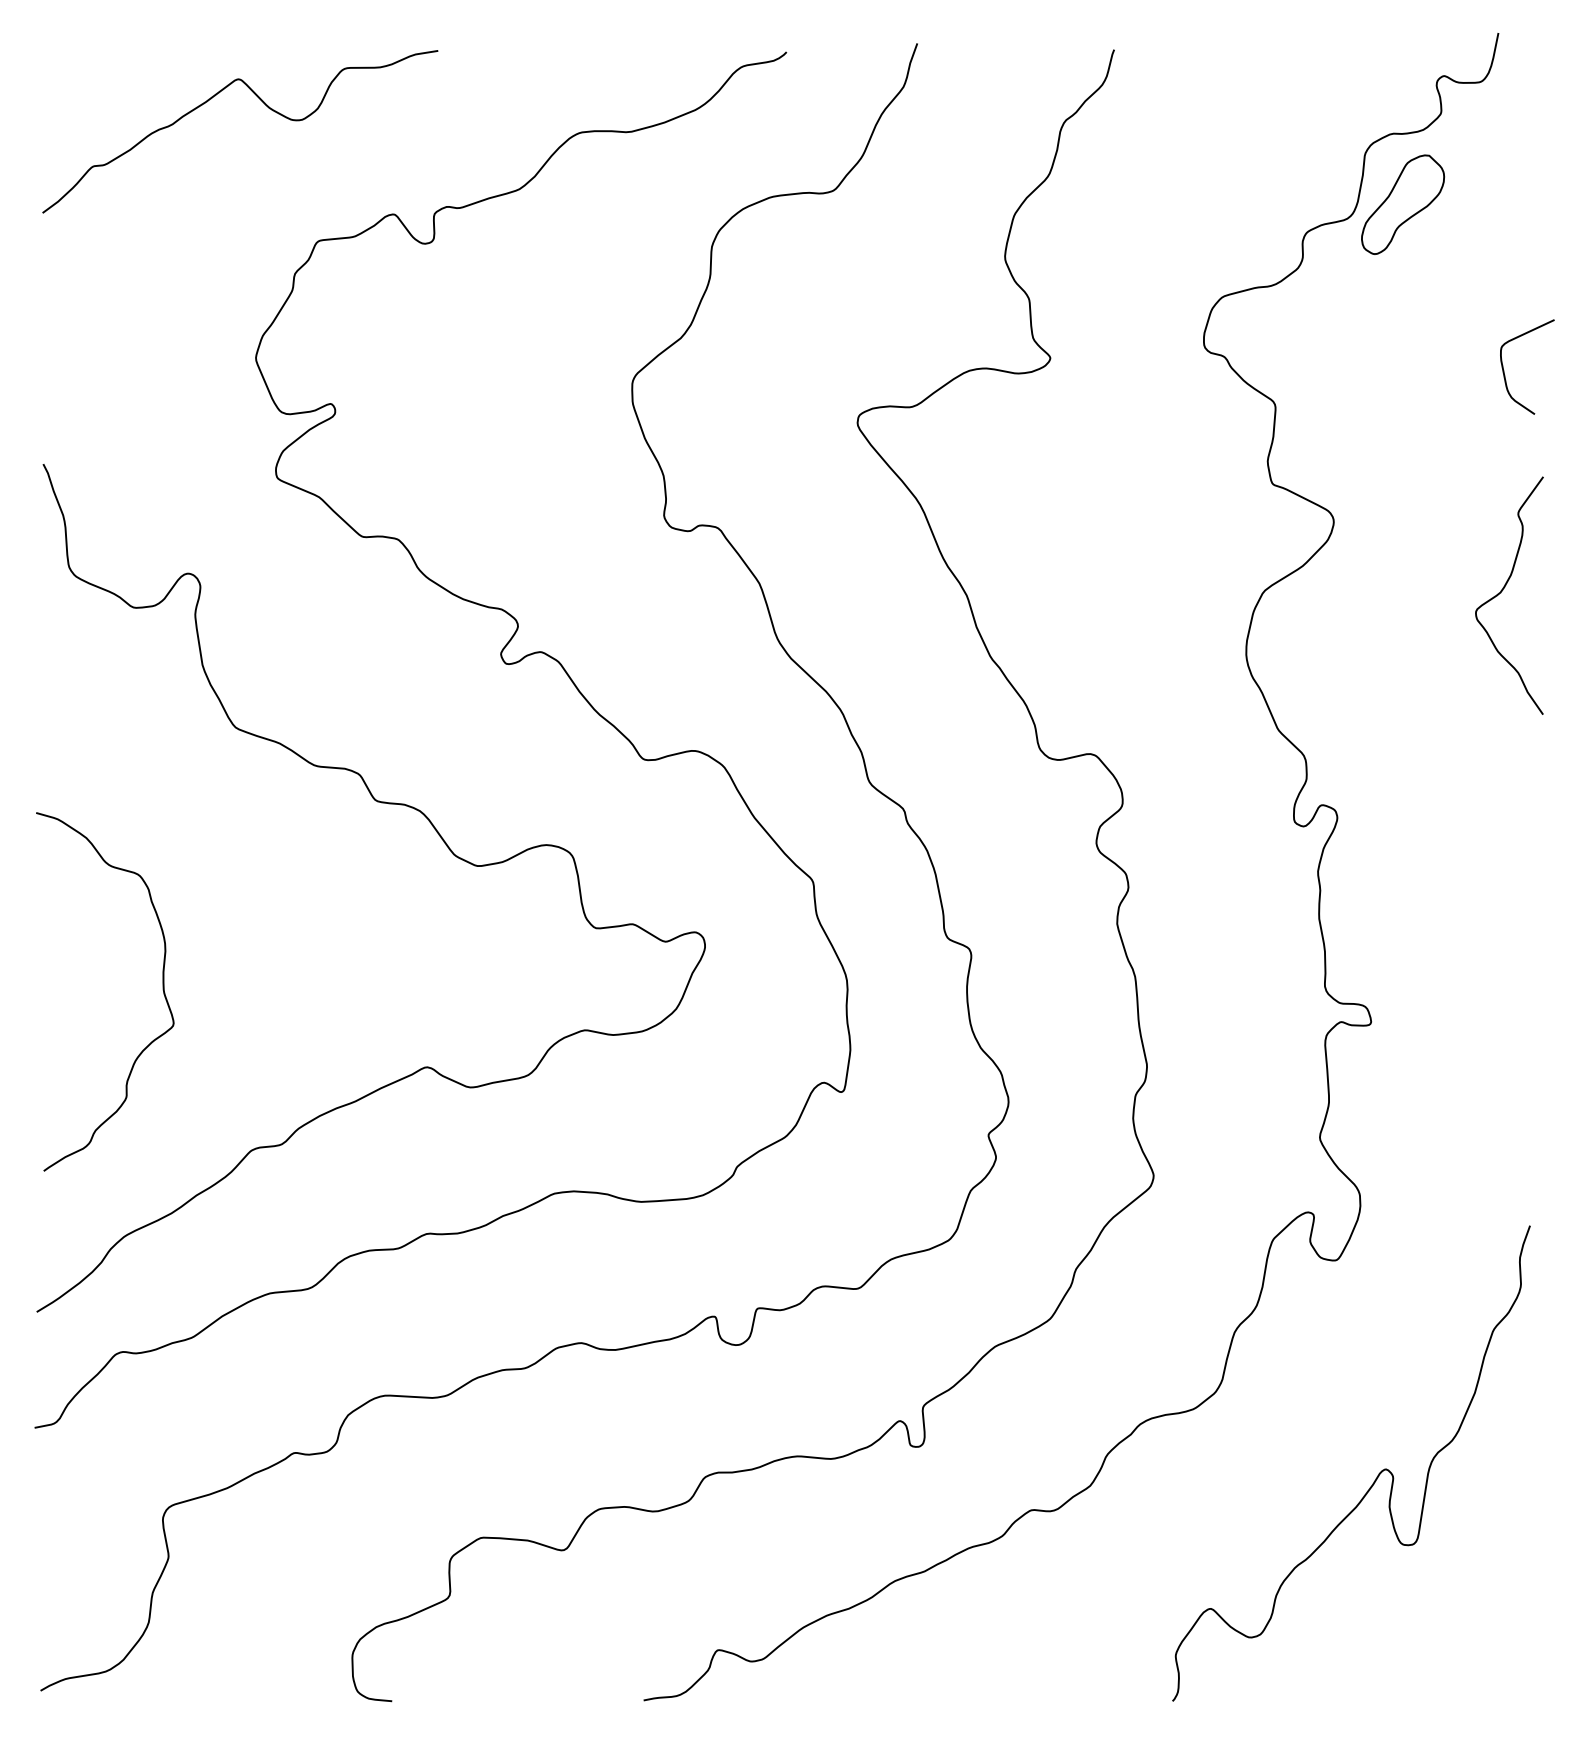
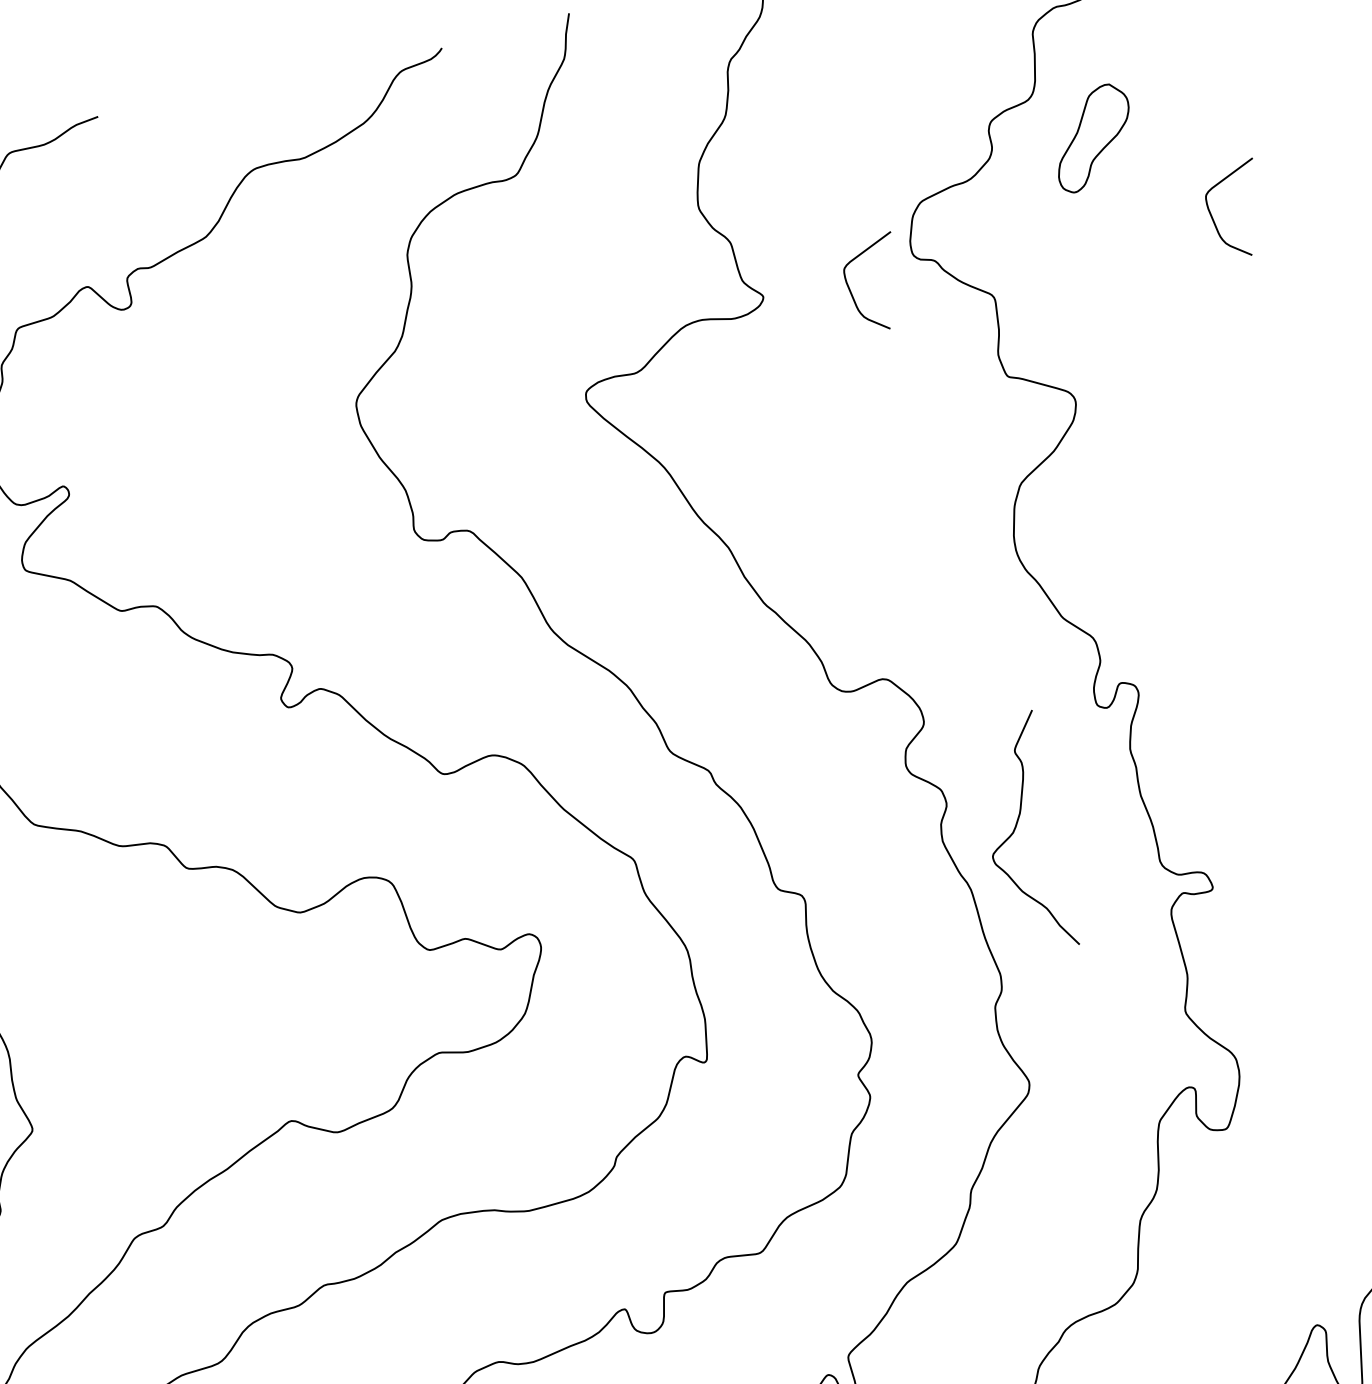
part: (1403, 204) -> (1093, 137), moved
curve: (1137, 370) -> (851, 291), added
curve: (1503, 590) -> (1015, 830), moved

